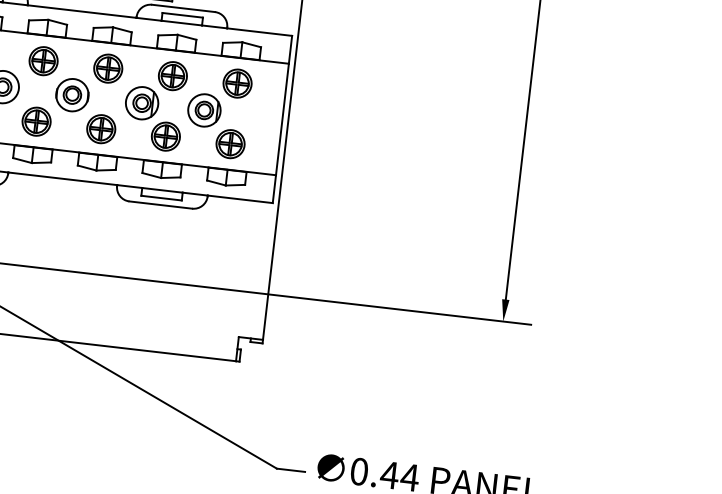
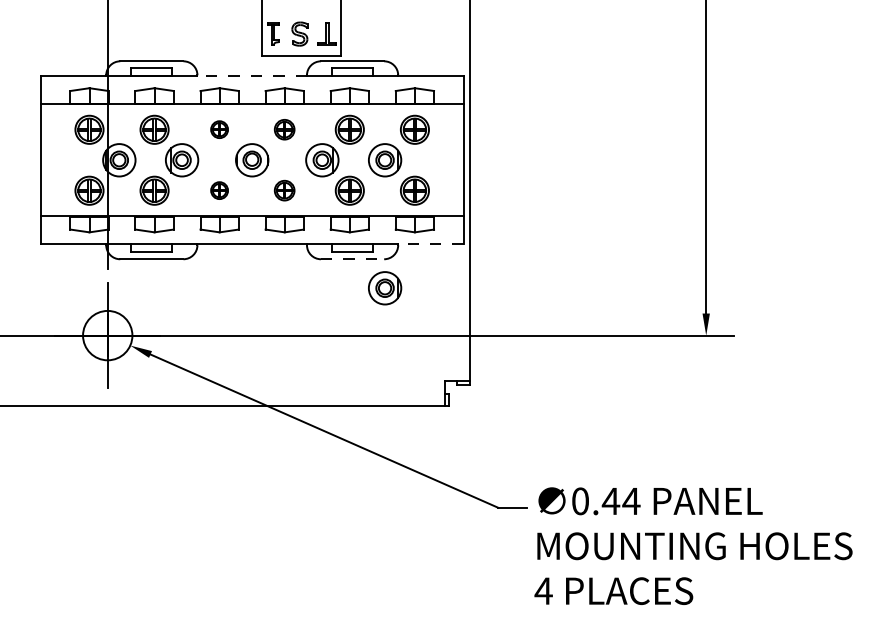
line: (82, 11) -> (252, 76), solid -> dashed
part: (43, 60) -> (219, 129), size x0.6
part: (108, 68) -> (284, 129), size x0.7
part: (36, 121) -> (219, 190), size x0.6
part: (101, 128) -> (284, 190), size x0.7
line: (239, 199) -> (430, 244), solid -> dashed
line: (160, 205) -> (352, 259), solid -> dashed
part: (190, 237) -> (385, 288), added

